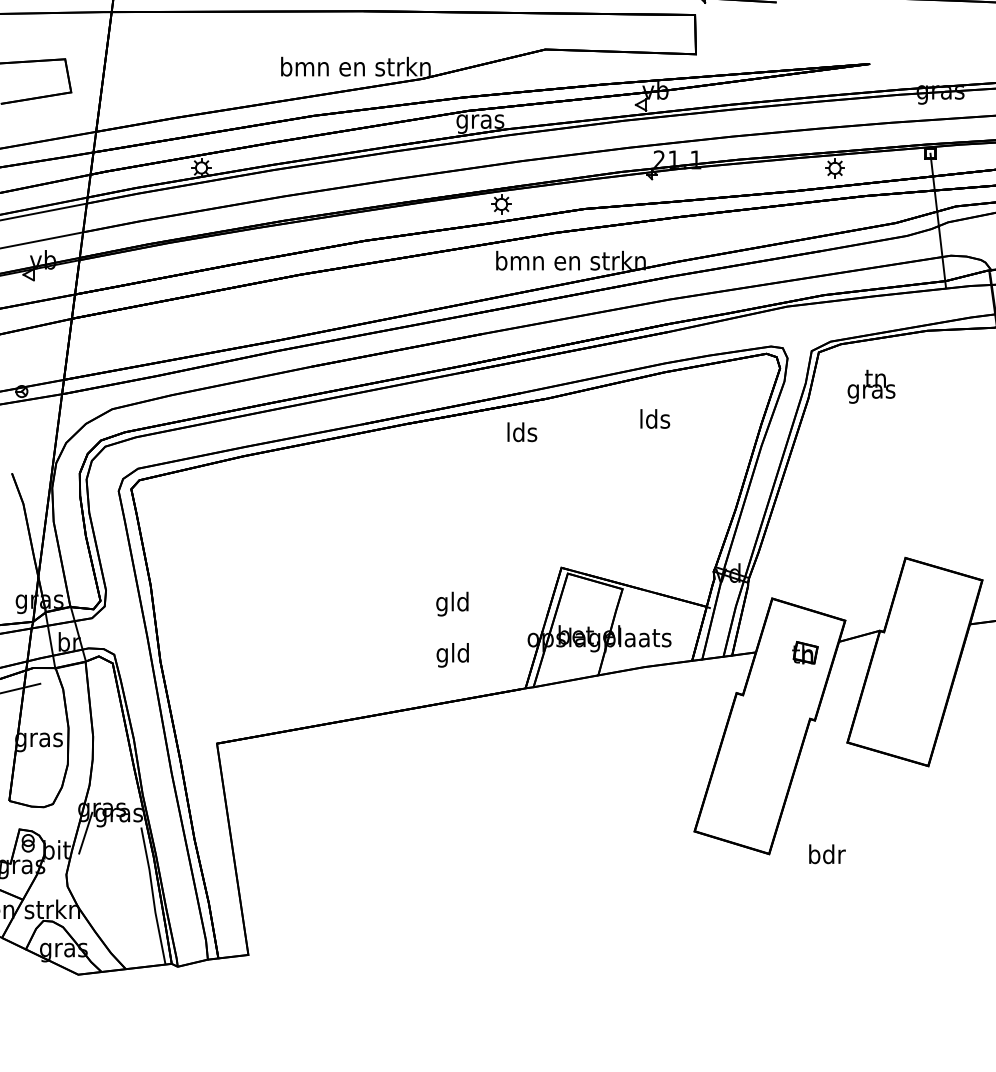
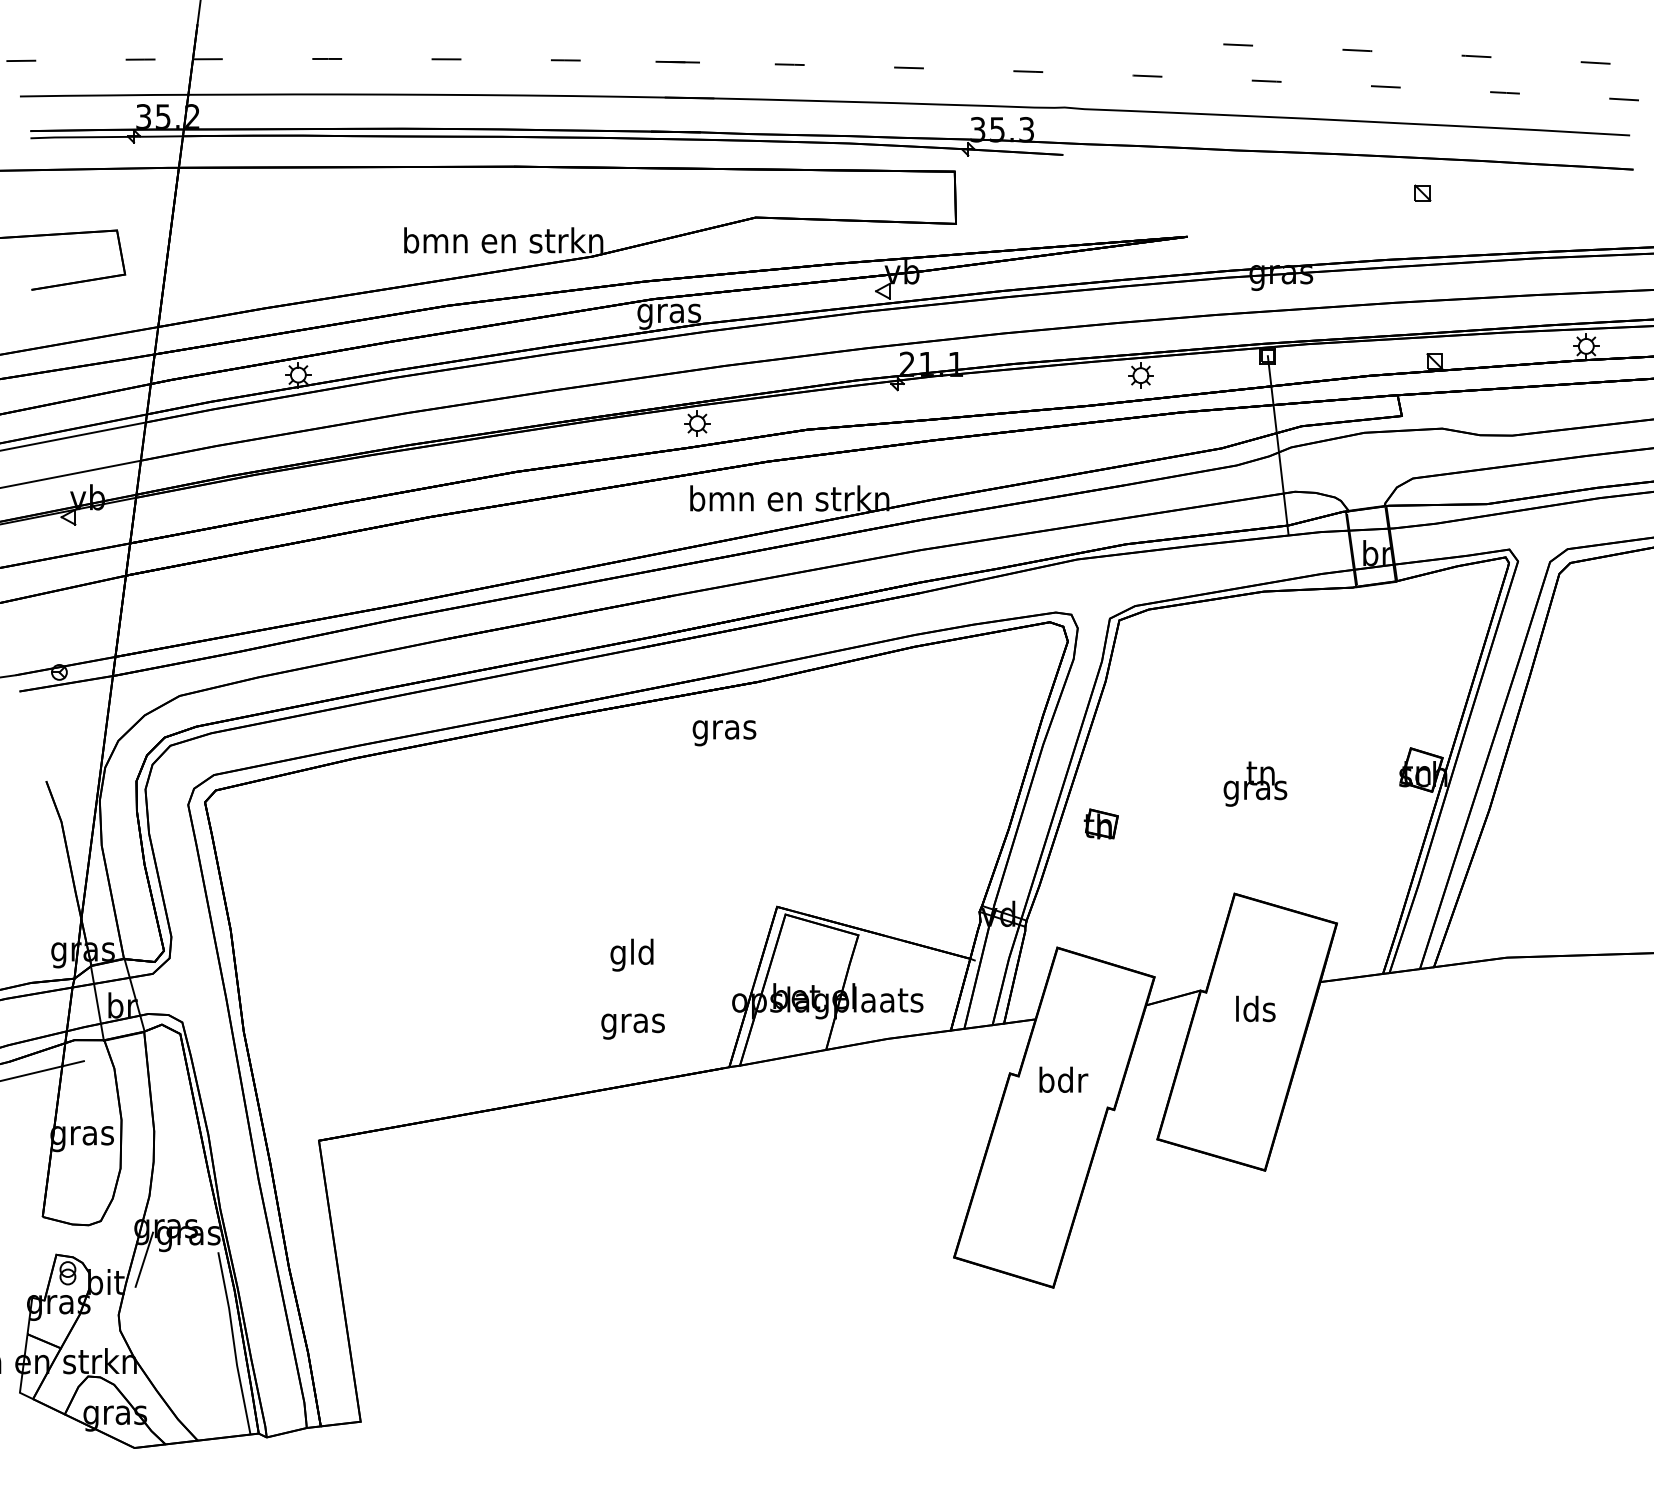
text: (871, 386) -> (1255, 783), moved
text: (655, 418) -> (1255, 1008), moved
text: (521, 434) -> (724, 729), lds -> gras
part: (804, 652) -> (1100, 823), moved
text: (452, 654) -> (632, 1022), gld -> gras
text: (827, 854) -> (1063, 1079), moved

